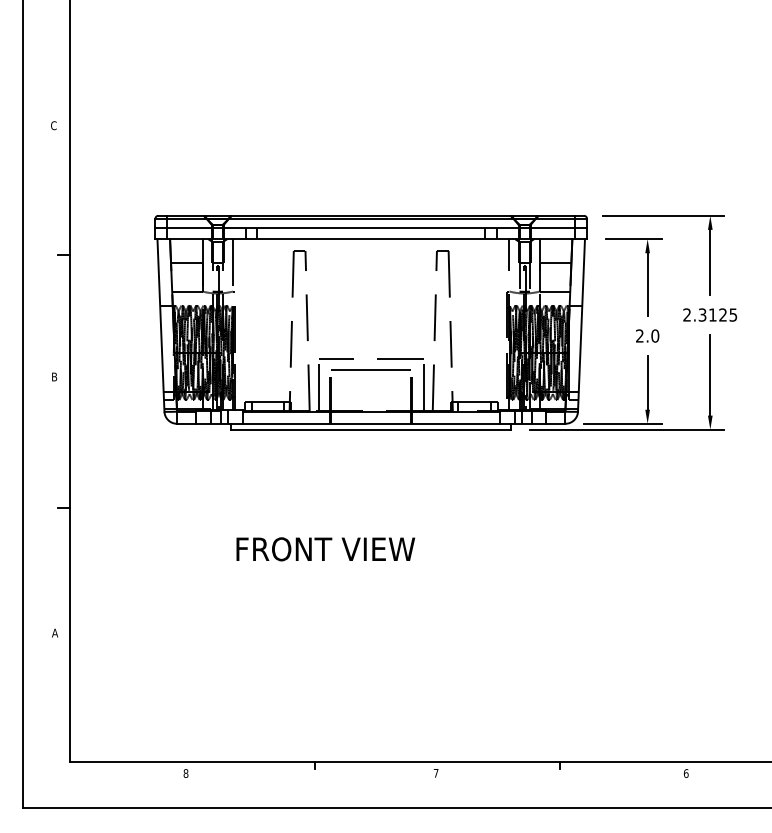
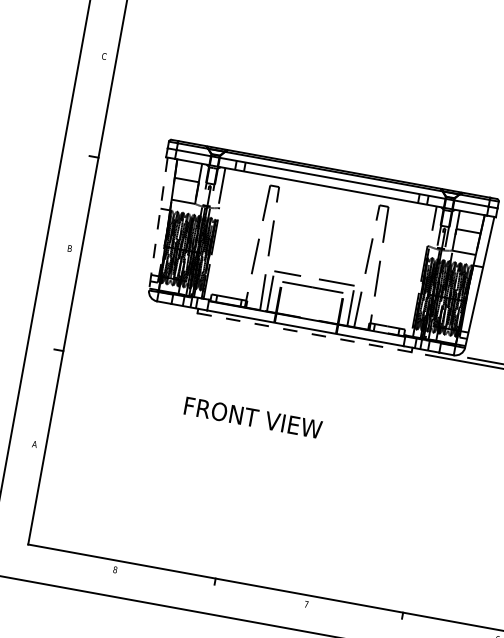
line: (160, 325) -> (158, 223), solid -> dashed
line: (371, 429) -> (304, 332), solid -> dashed

